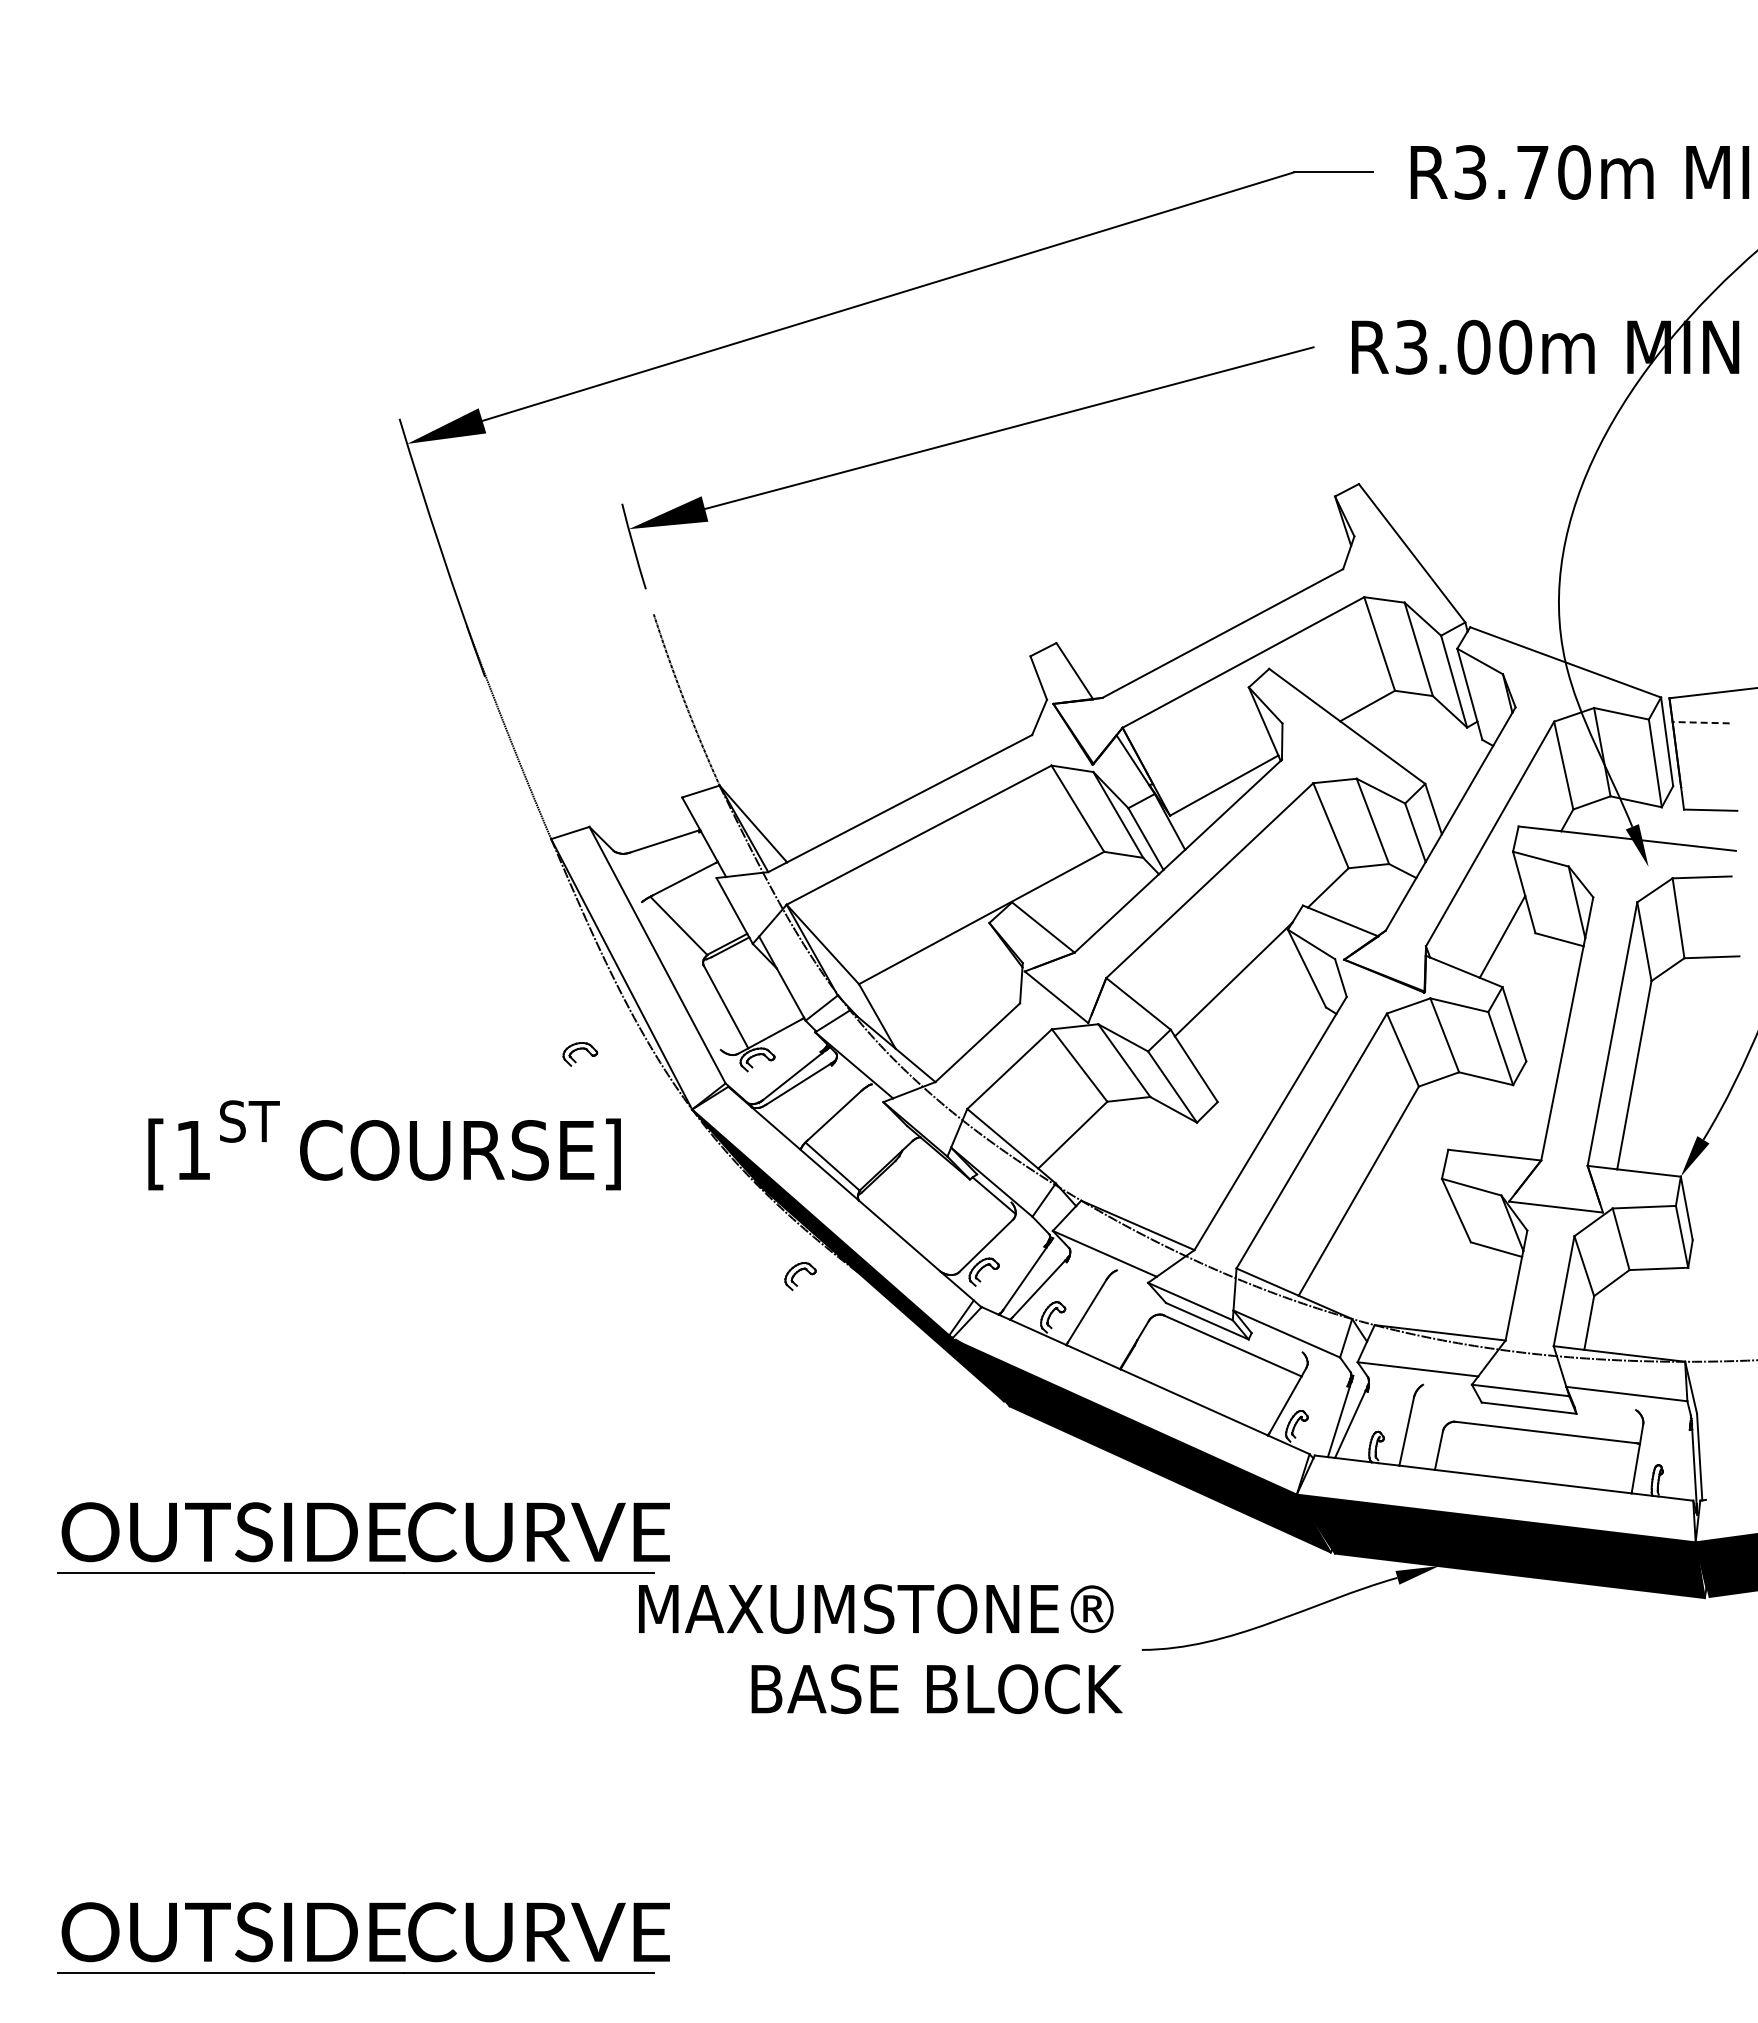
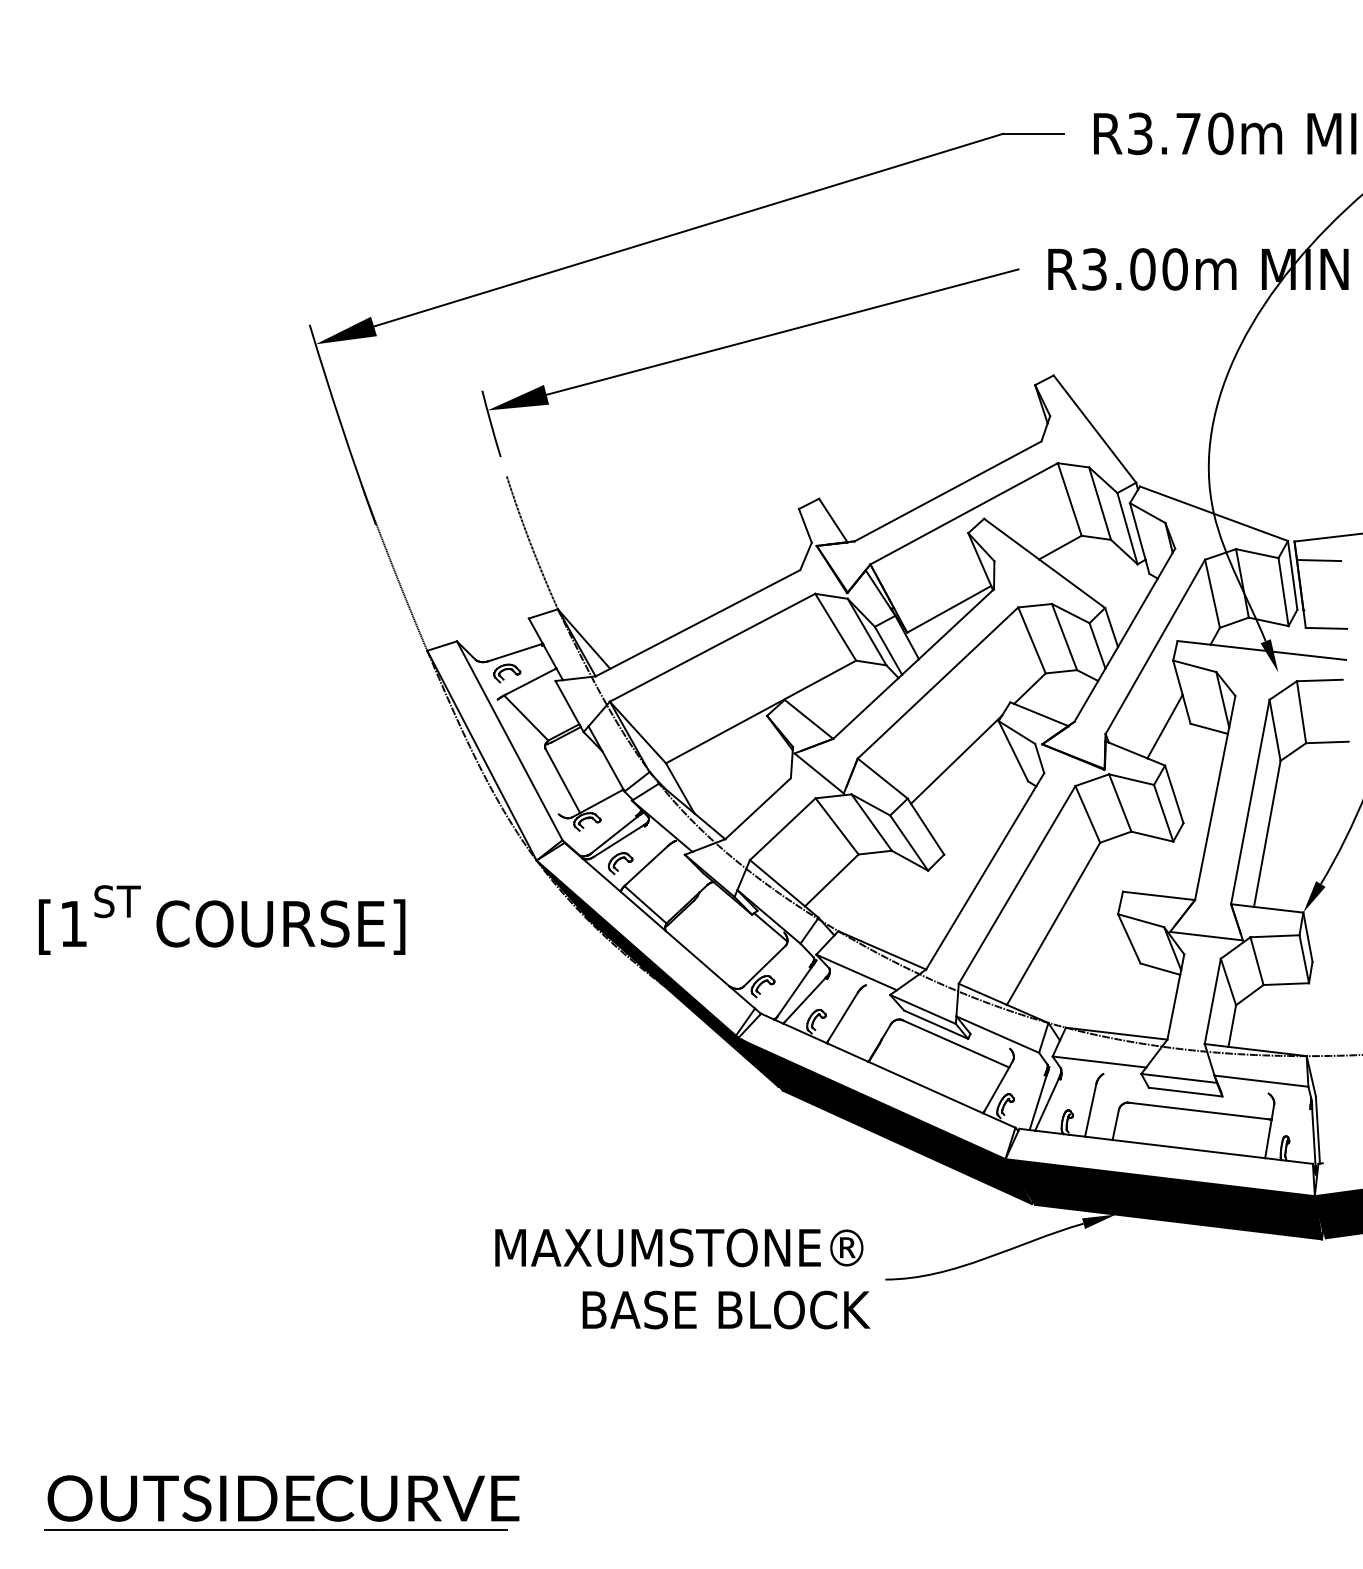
line: (1700, 722) -> (1318, 560), dashed -> solid
part: (580, 1054) -> (507, 673), moved
text: (384, 1145) -> (222, 920), moved
part: (800, 1275) -> (620, 862), moved
part: (363, 1537) -> (281, 1192), removed

